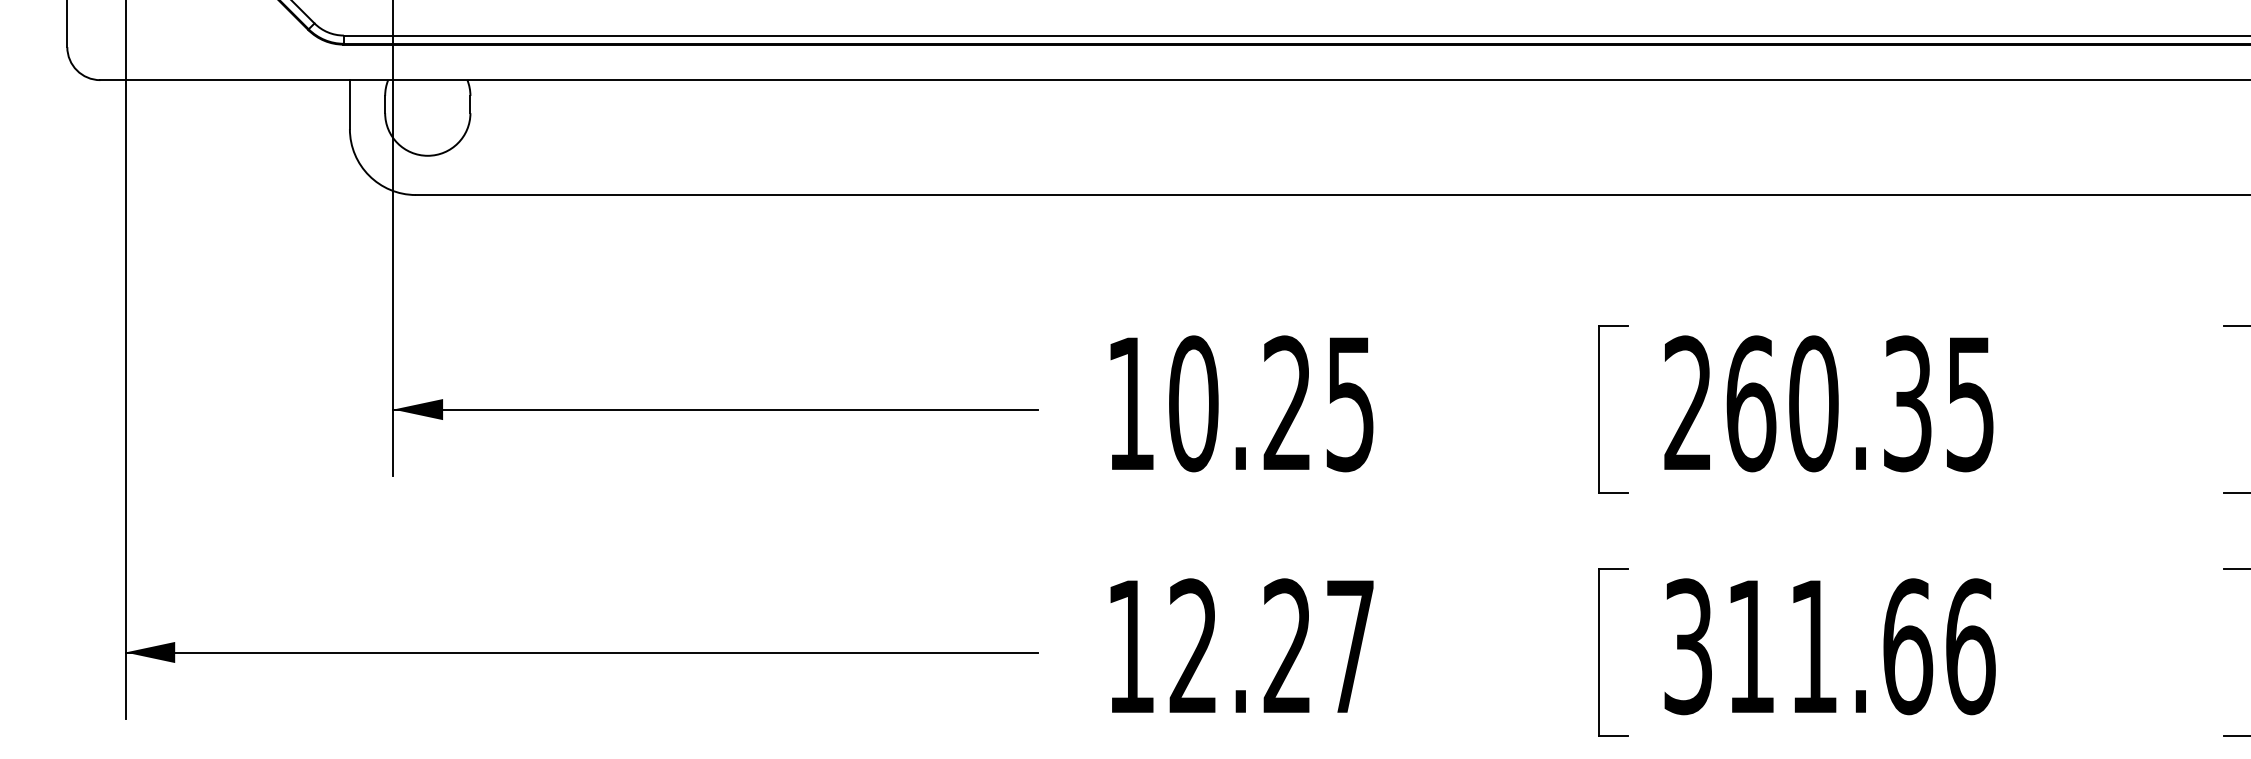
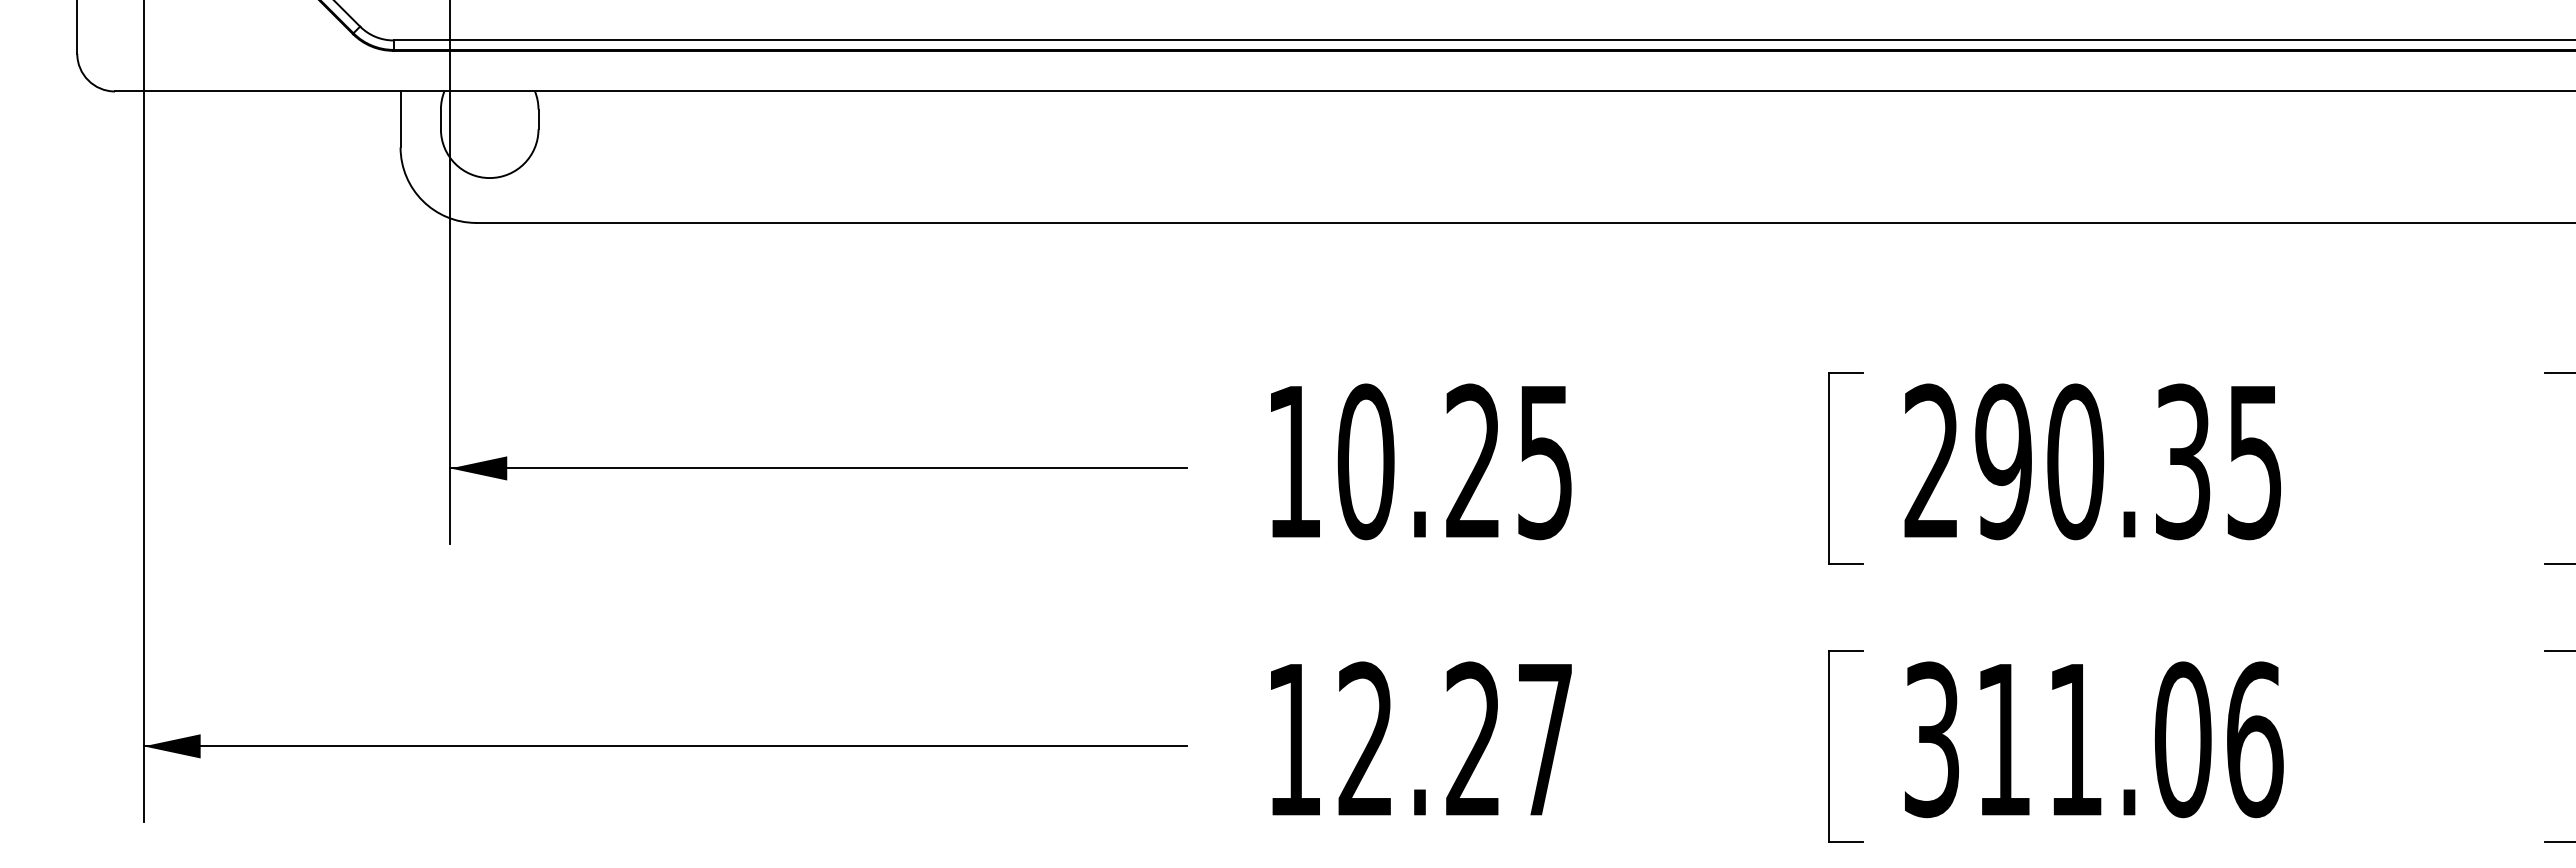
text: (1750, 403) -> (2003, 461), 260.35 -> 290.35
text: (1908, 646) -> (2183, 739), 311.66 -> 311.06

